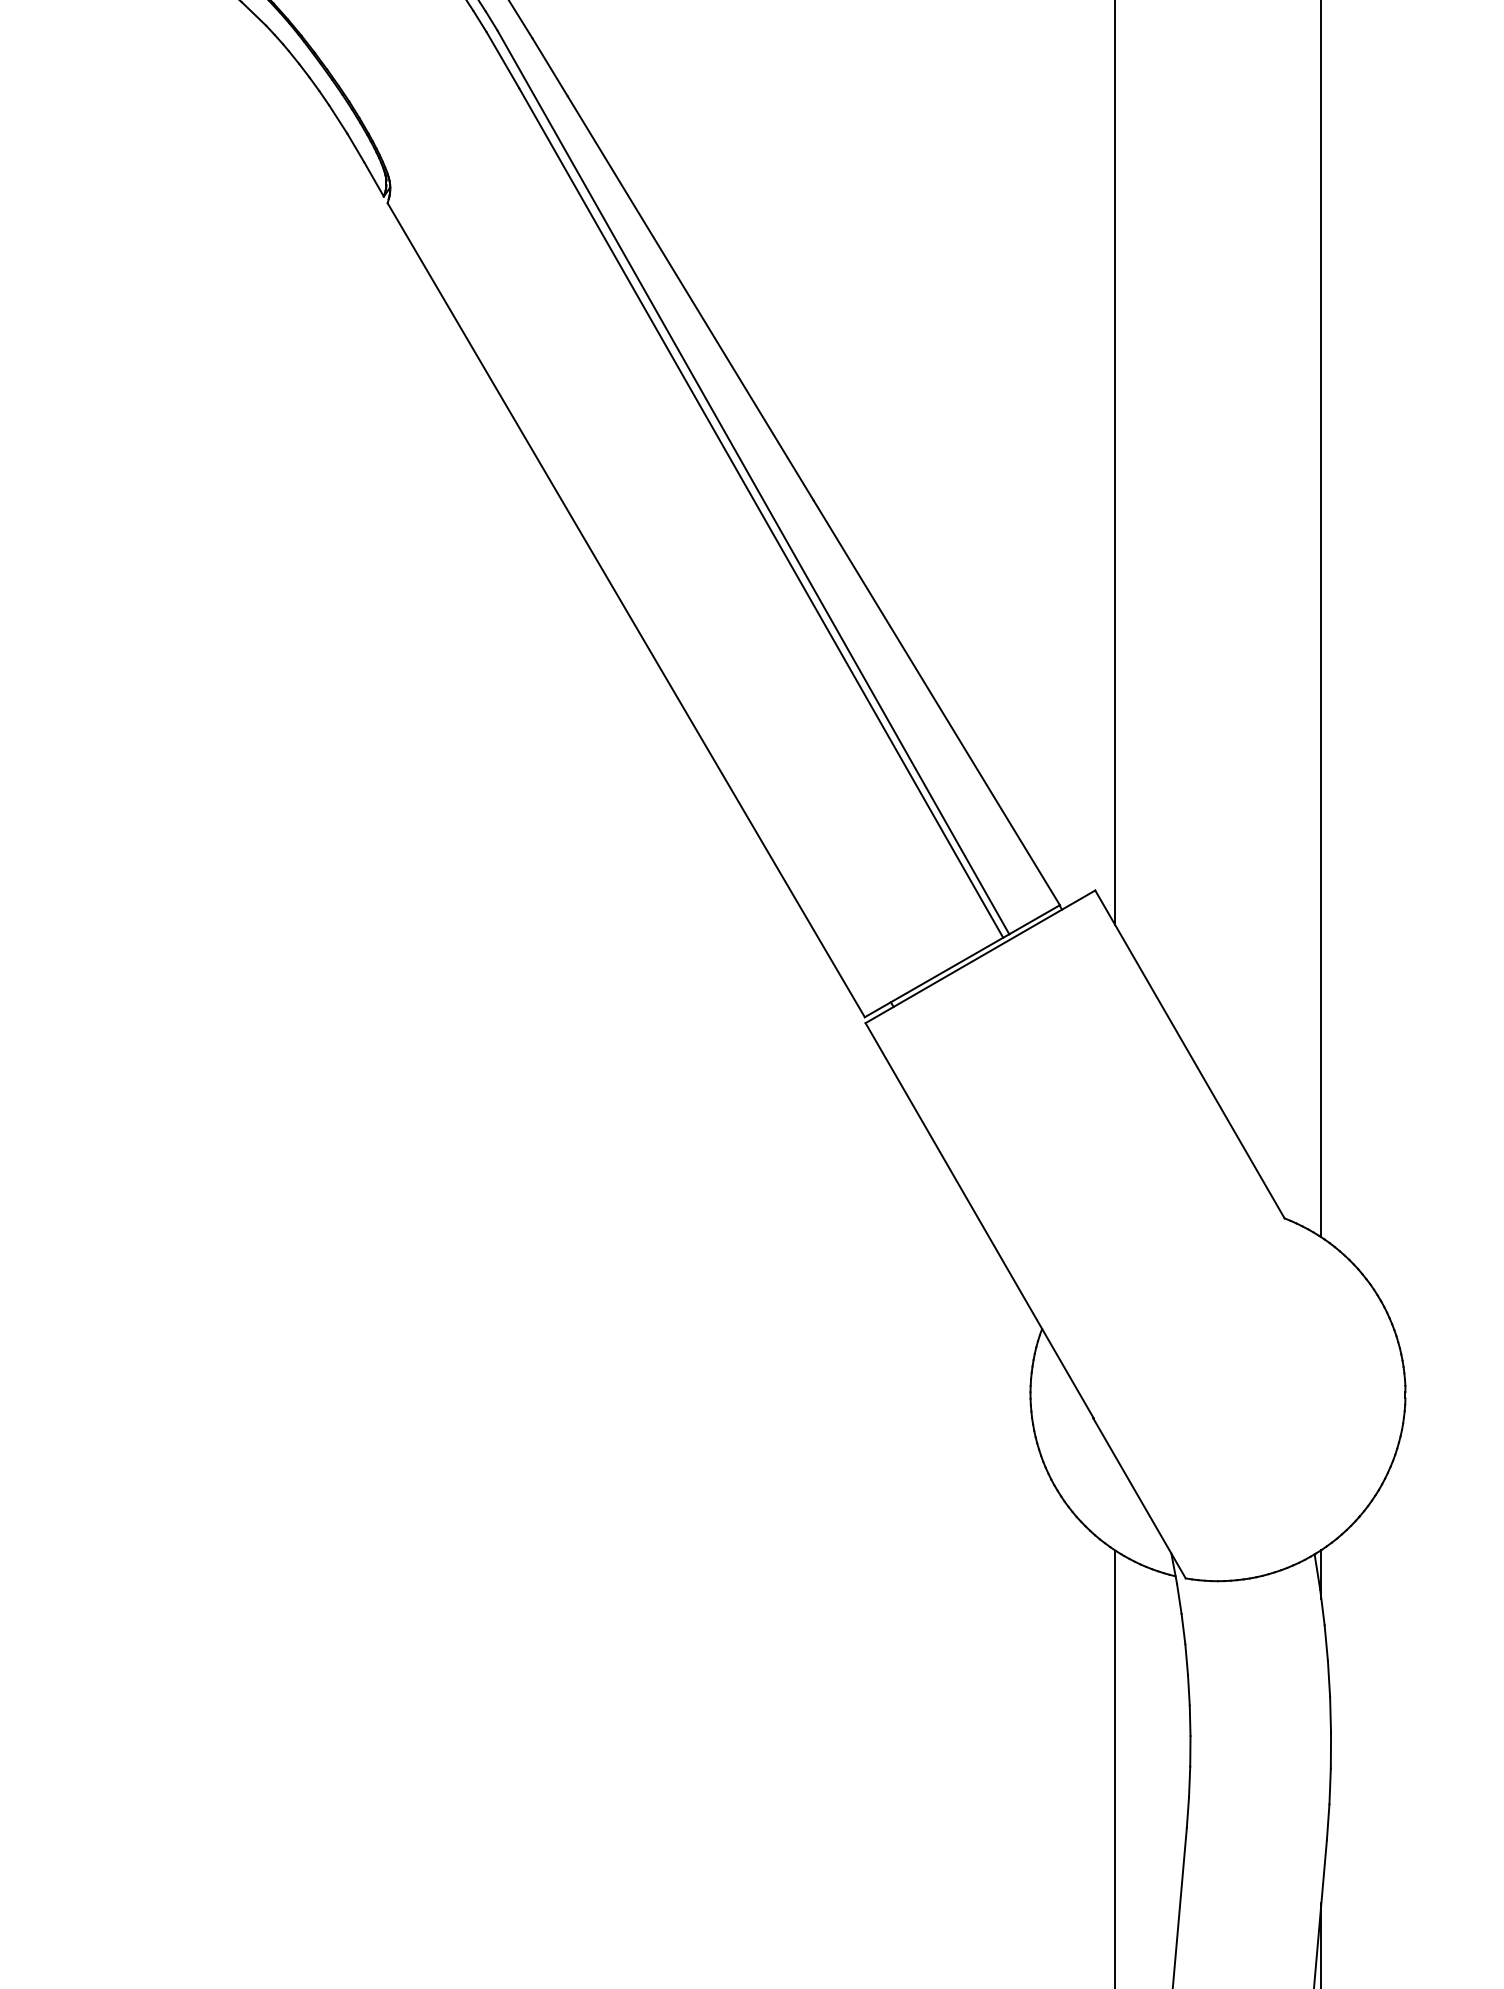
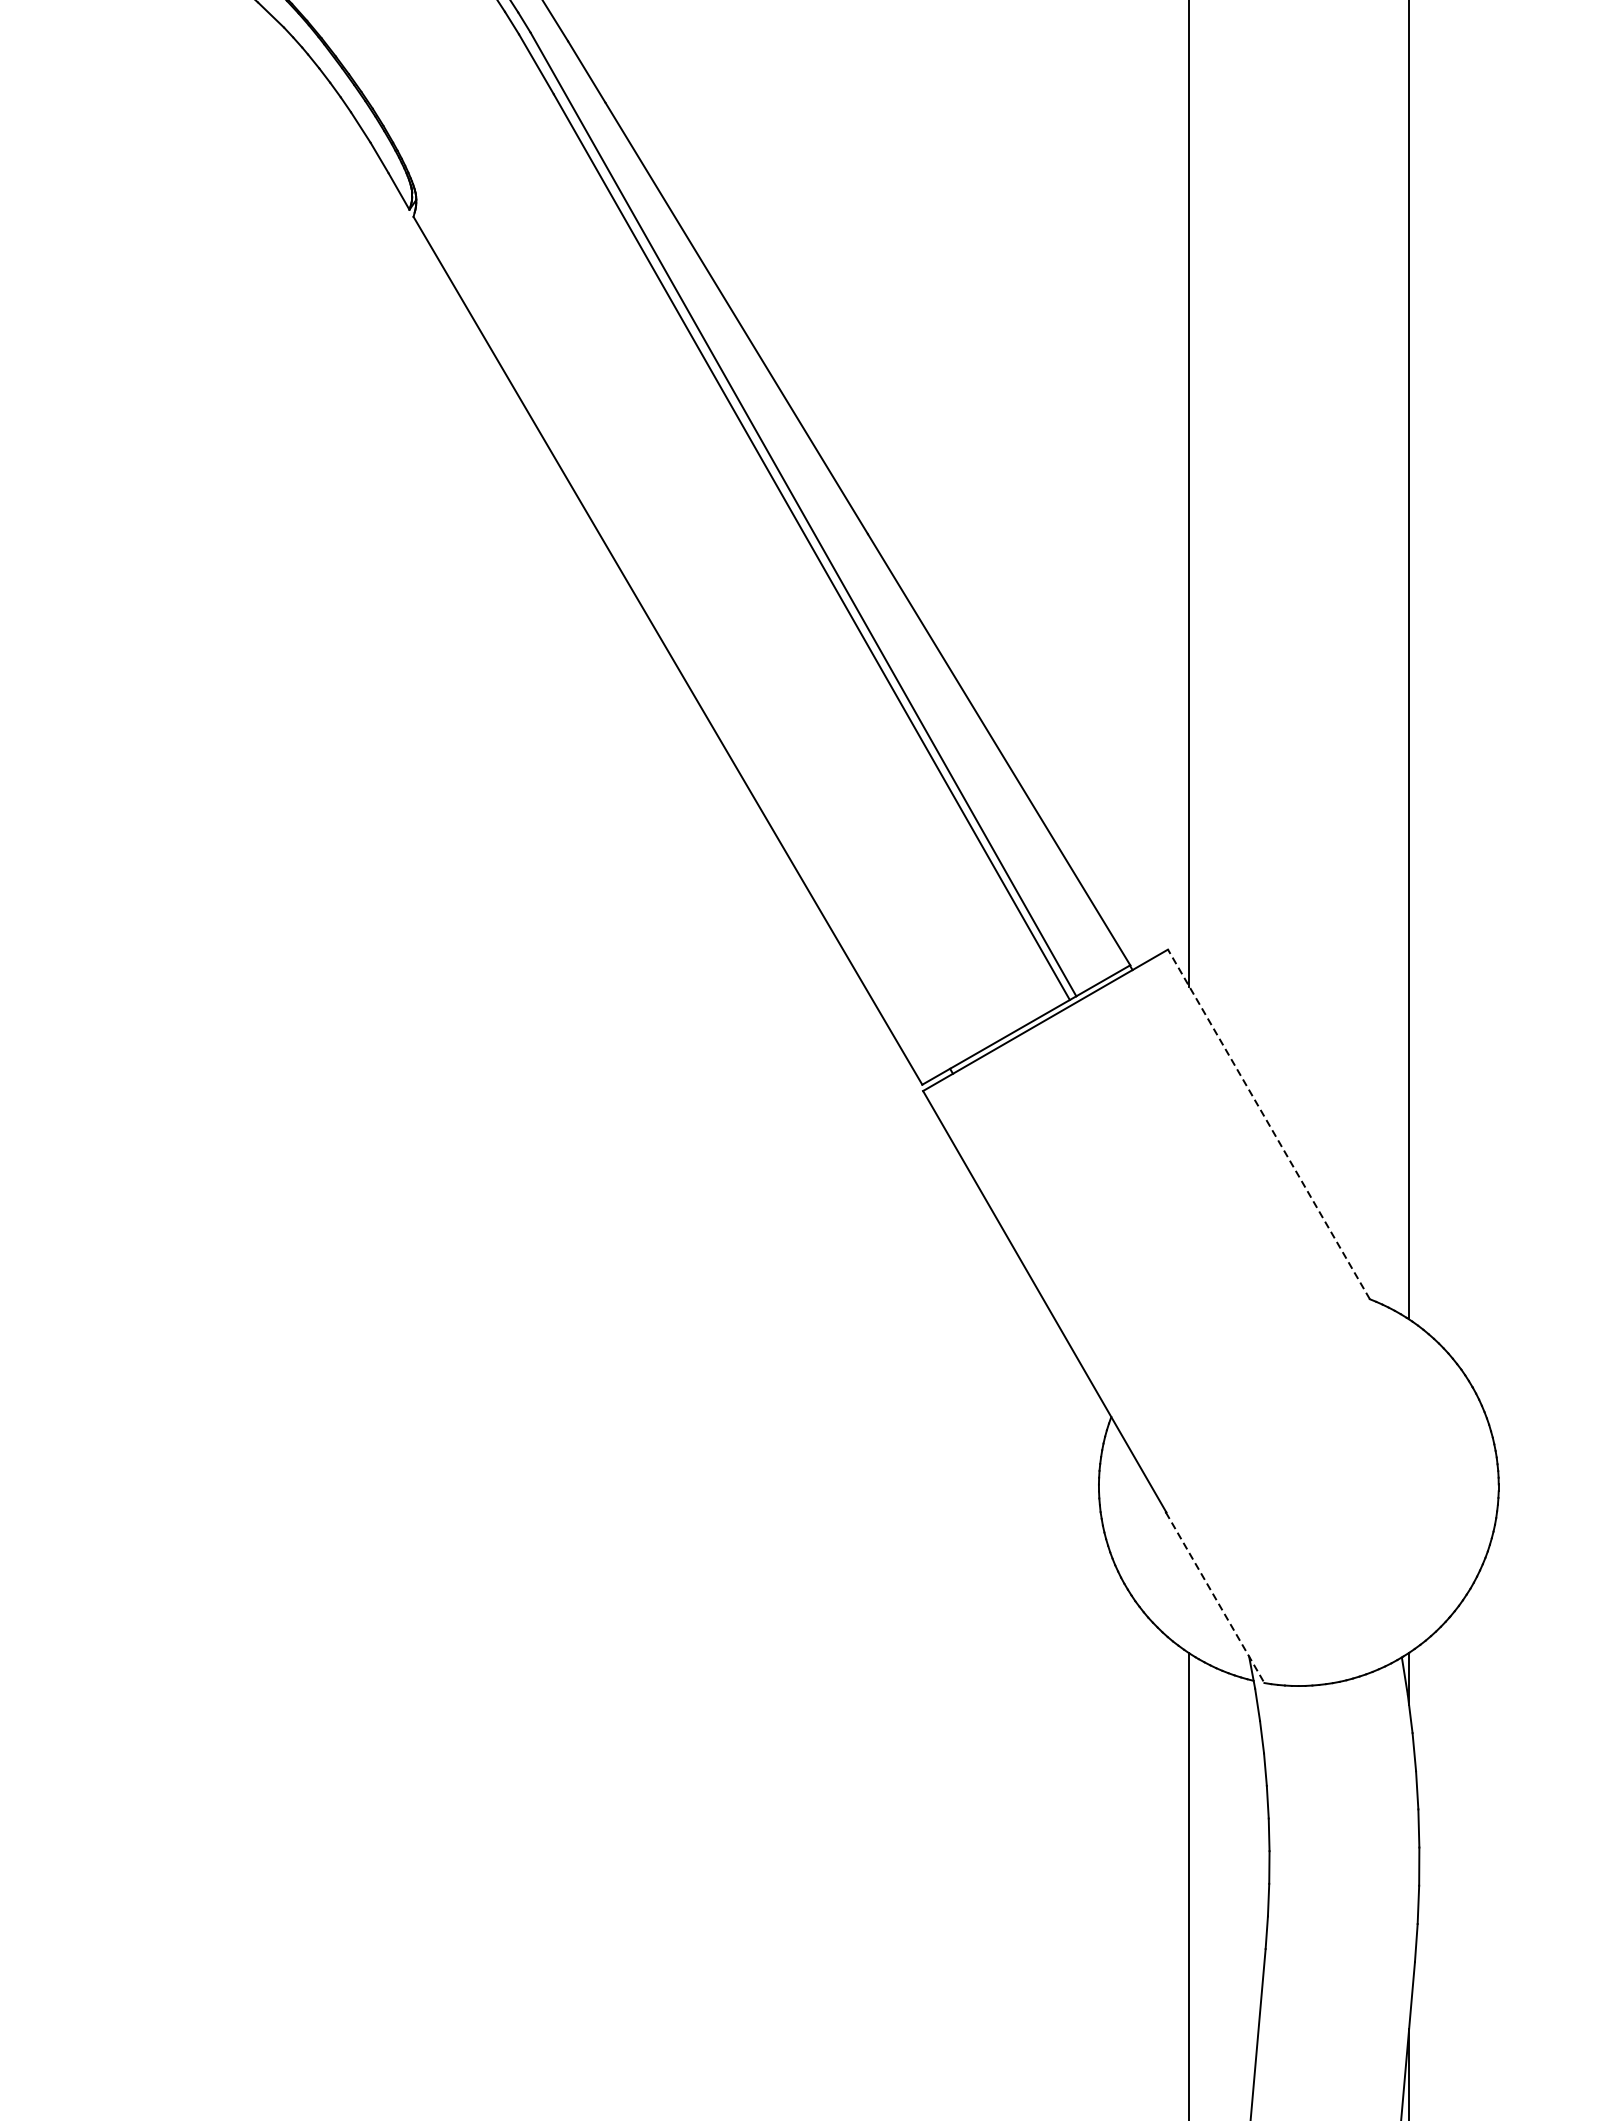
line: (1189, 1054) -> (1268, 1124), solid -> dashed
line: (1139, 1498) -> (1215, 1597), solid -> dashed

